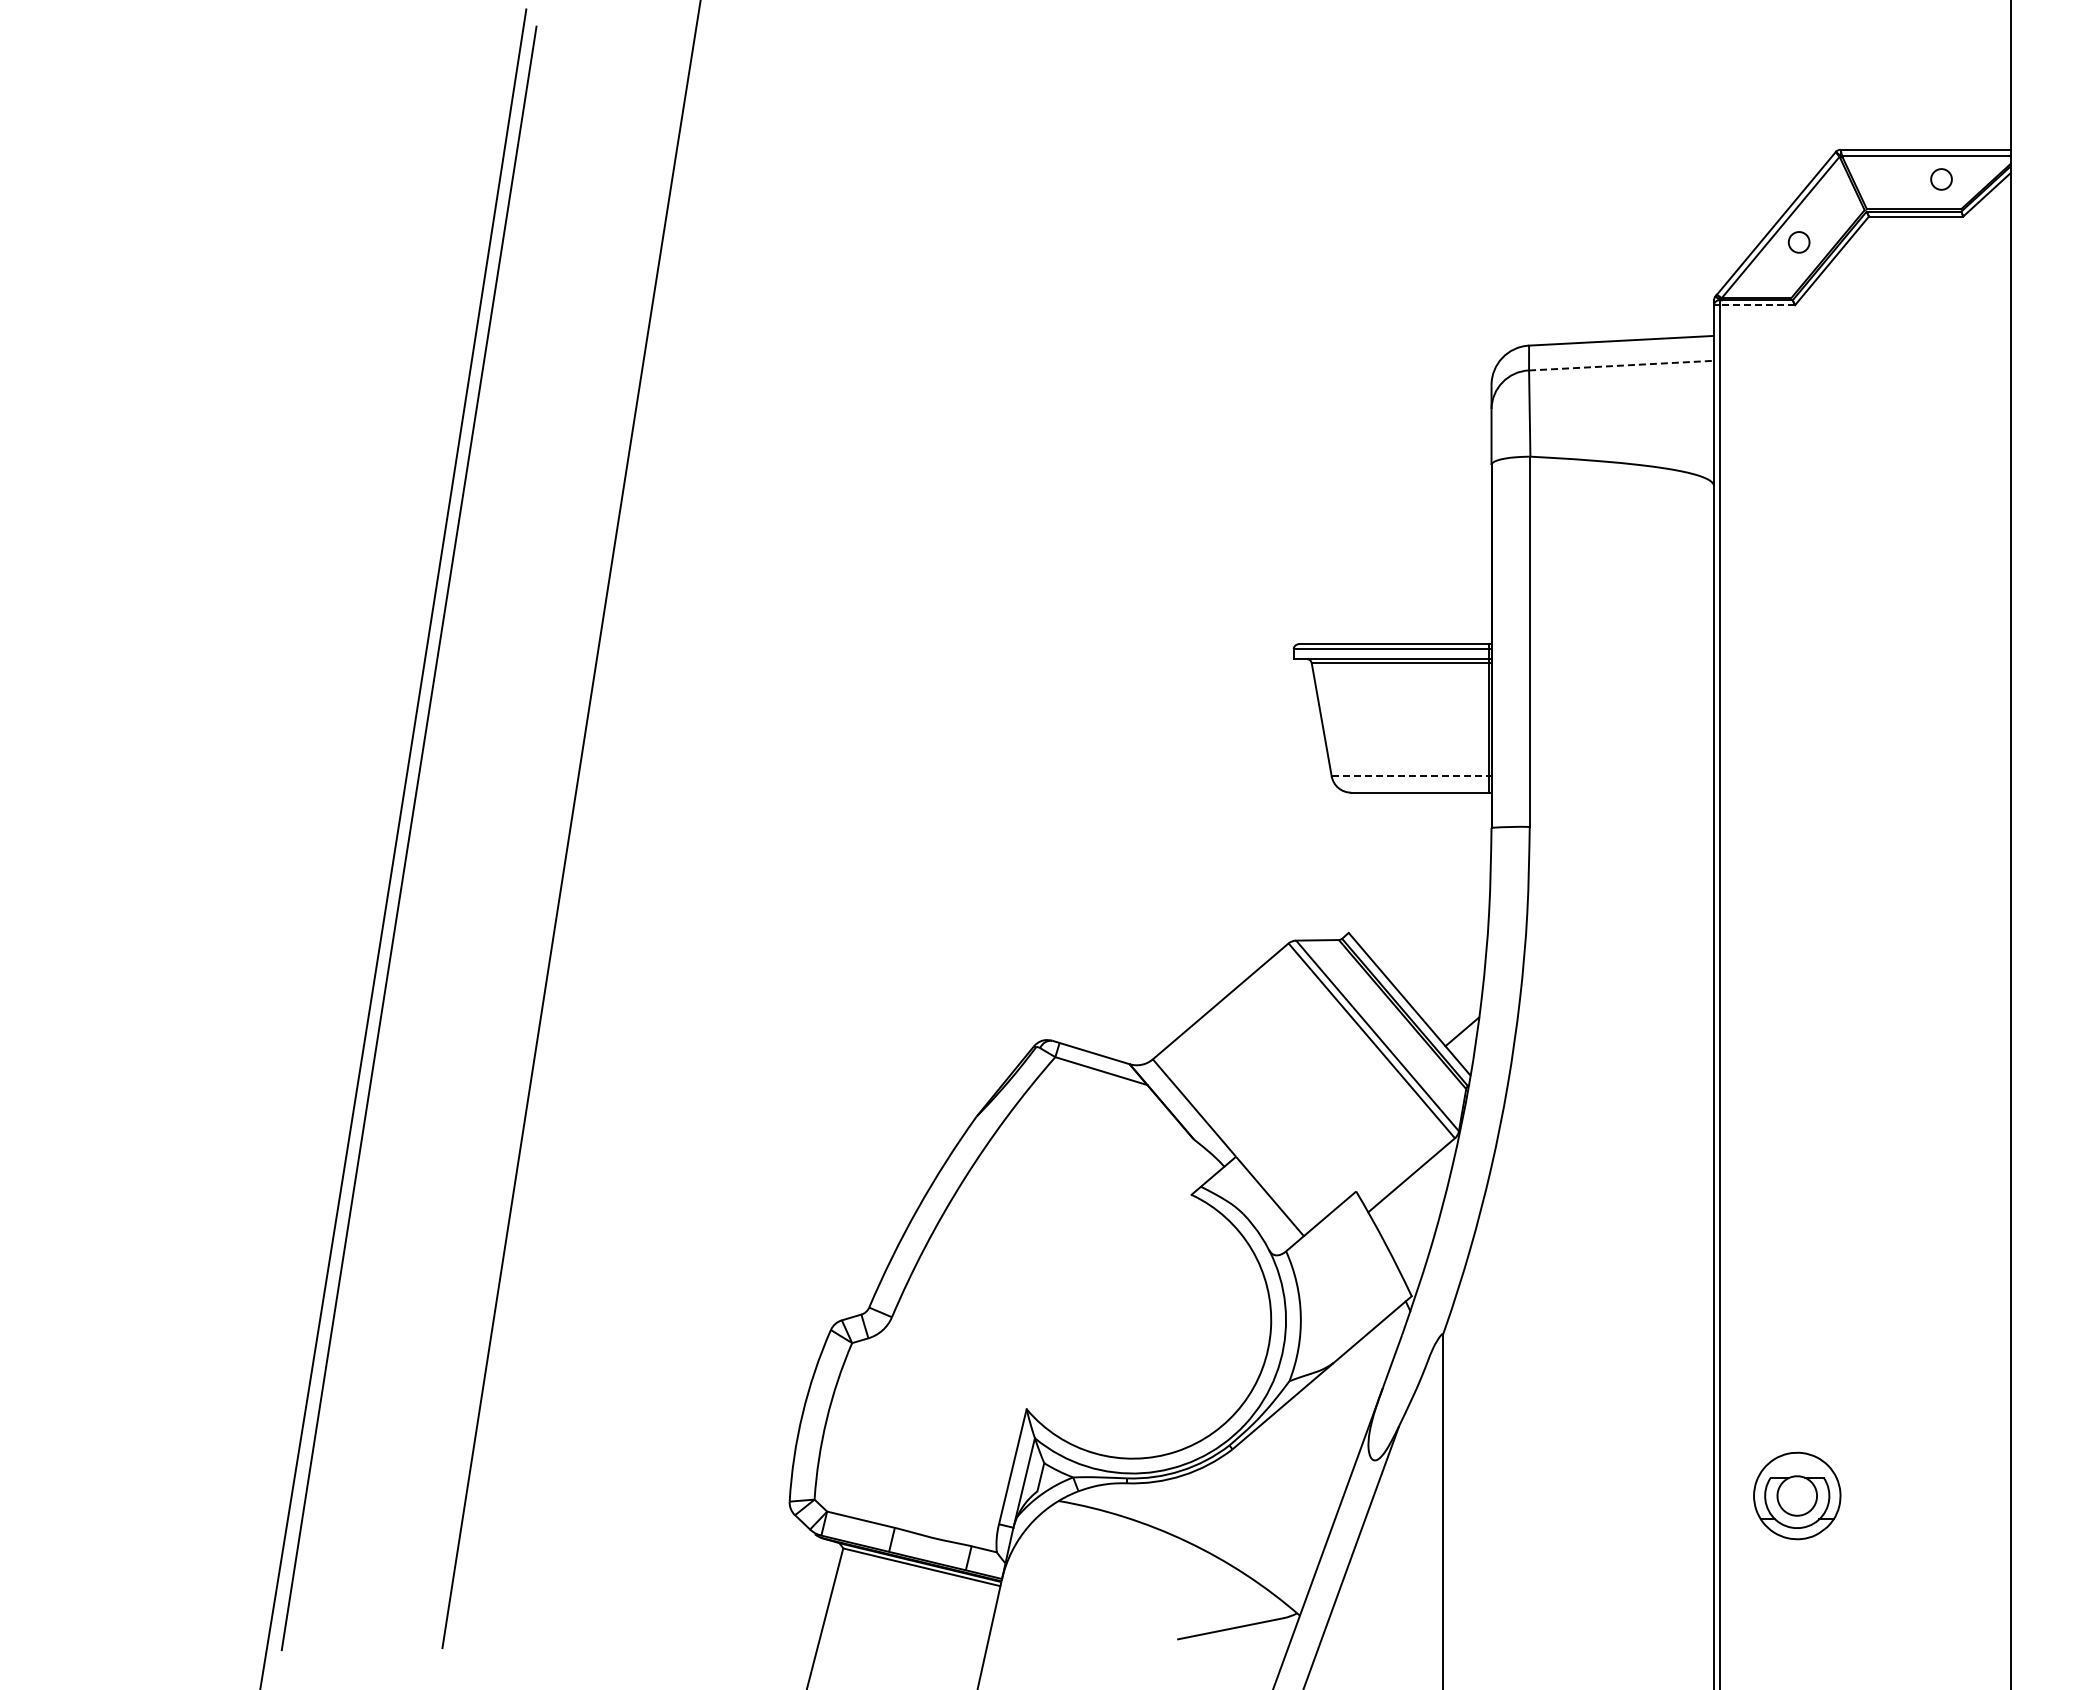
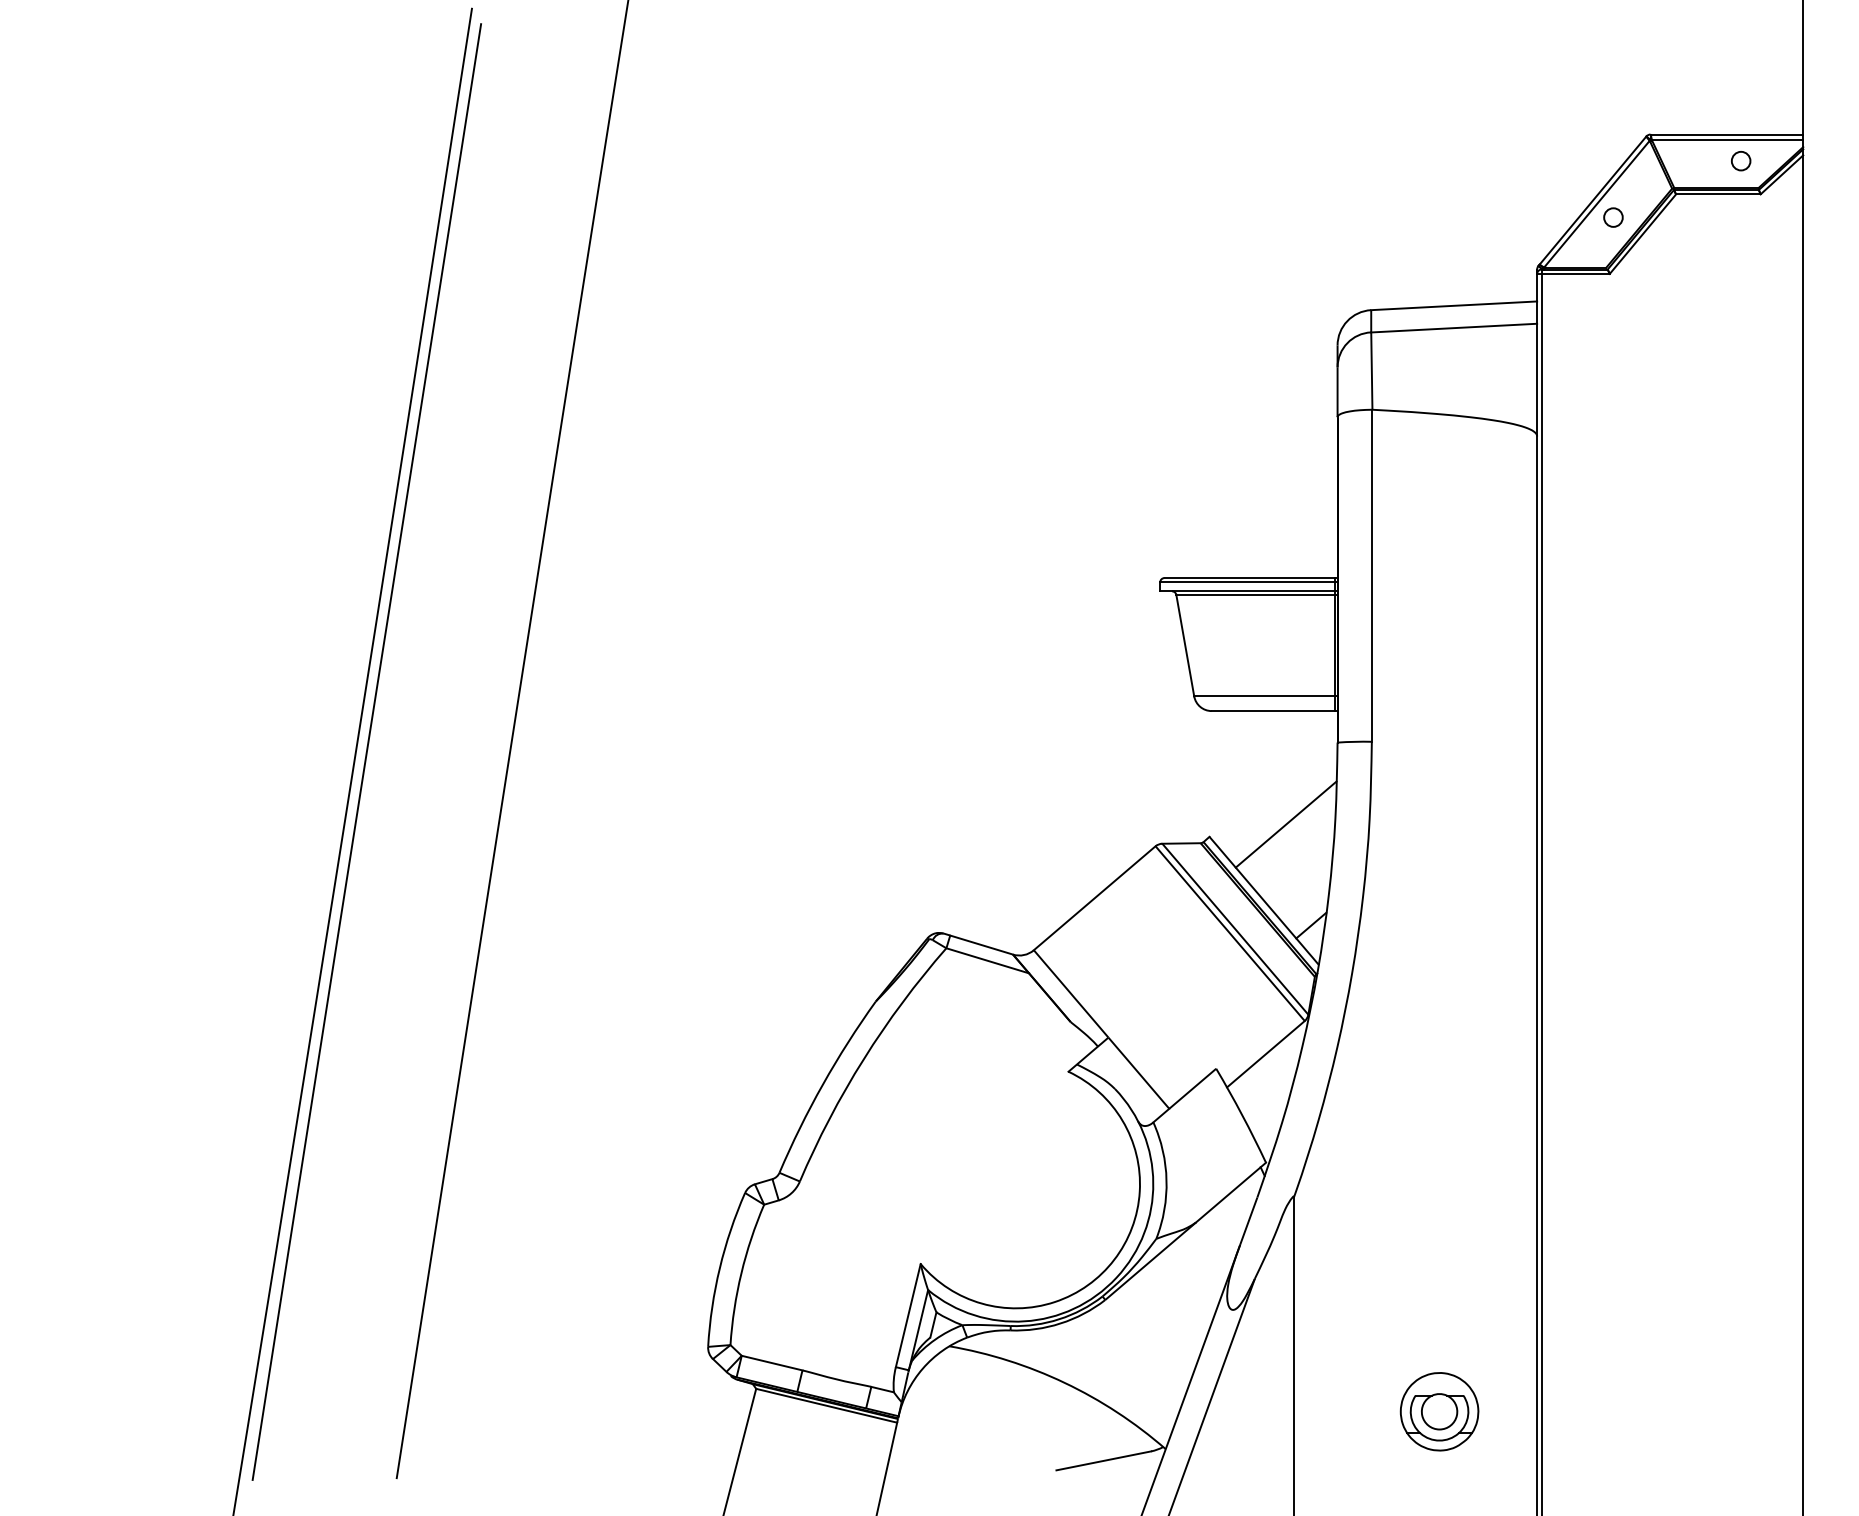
line: (1757, 305) -> (1576, 274), dashed -> solid
line: (1621, 365) -> (1454, 327), dashed -> solid
line: (1410, 776) -> (1264, 696), dashed -> solid
line: (1434, 919) -> (1286, 824), added
part: (1797, 1495) -> (1439, 1411), moved

